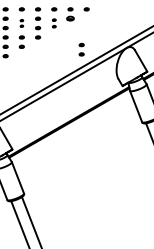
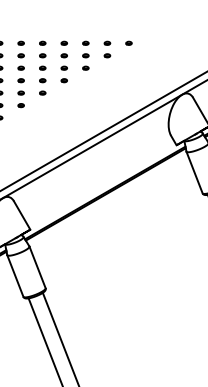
part: (70, 18) -> (107, 55), size x0.62
part: (21, 23) -> (42, 61), size x1.67
part: (54, 23) -> (85, 61), size x1.43
part: (81, 49) -> (121, 96), removed

